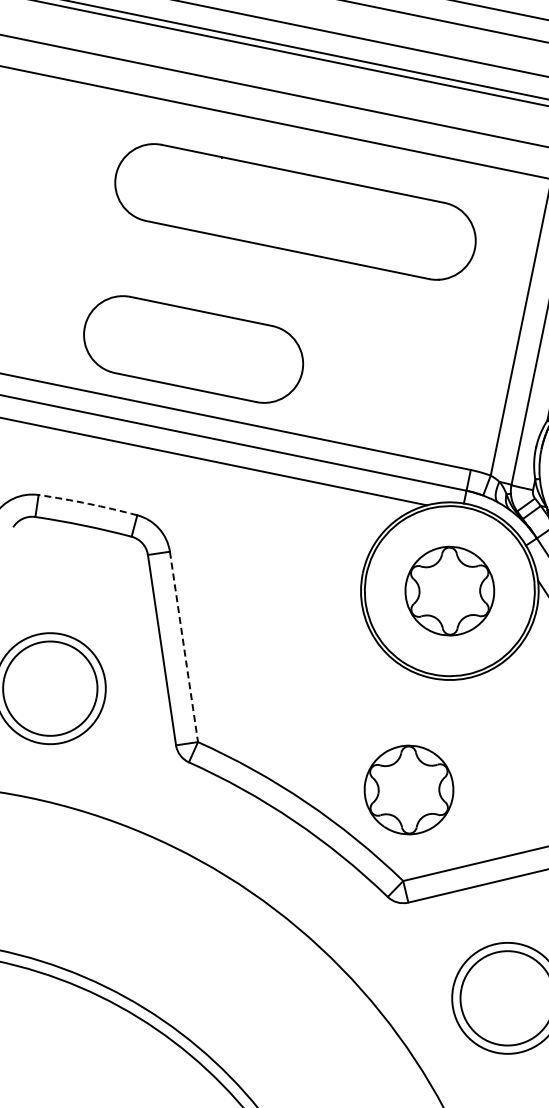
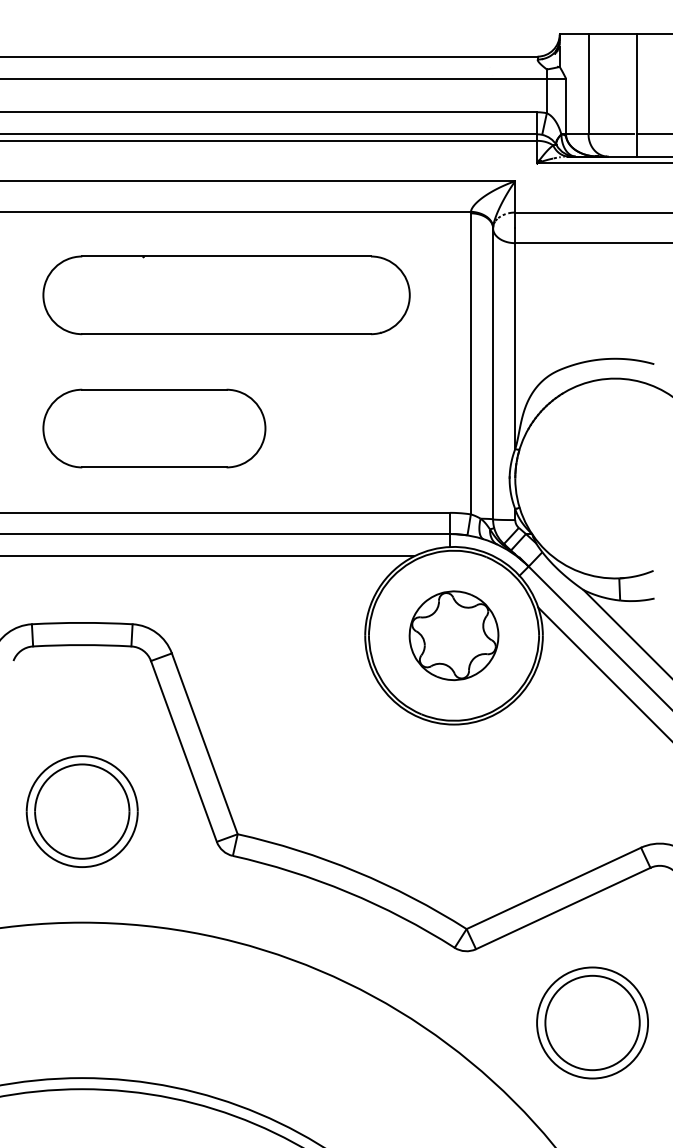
part: (193, 349) -> (154, 428), moved
arc: (88, 503) -> (82, 622), dashed -> solid
line: (183, 647) -> (204, 744), dashed -> solid
part: (408, 789) -> (453, 838), removed

